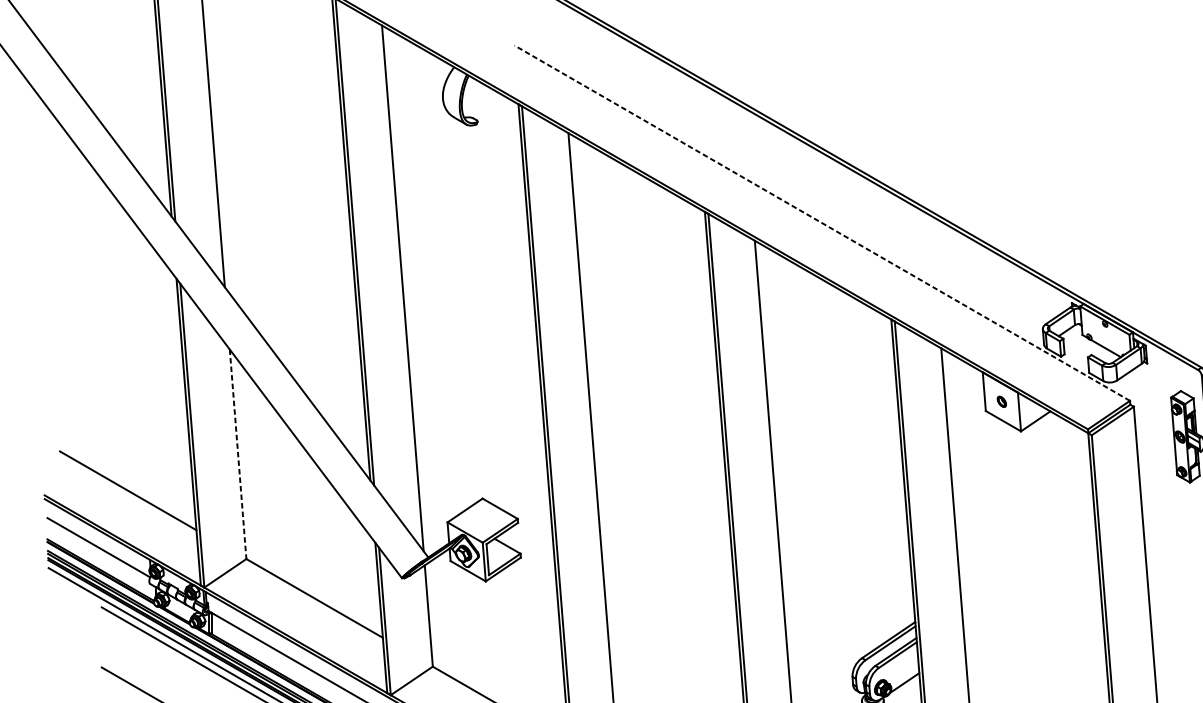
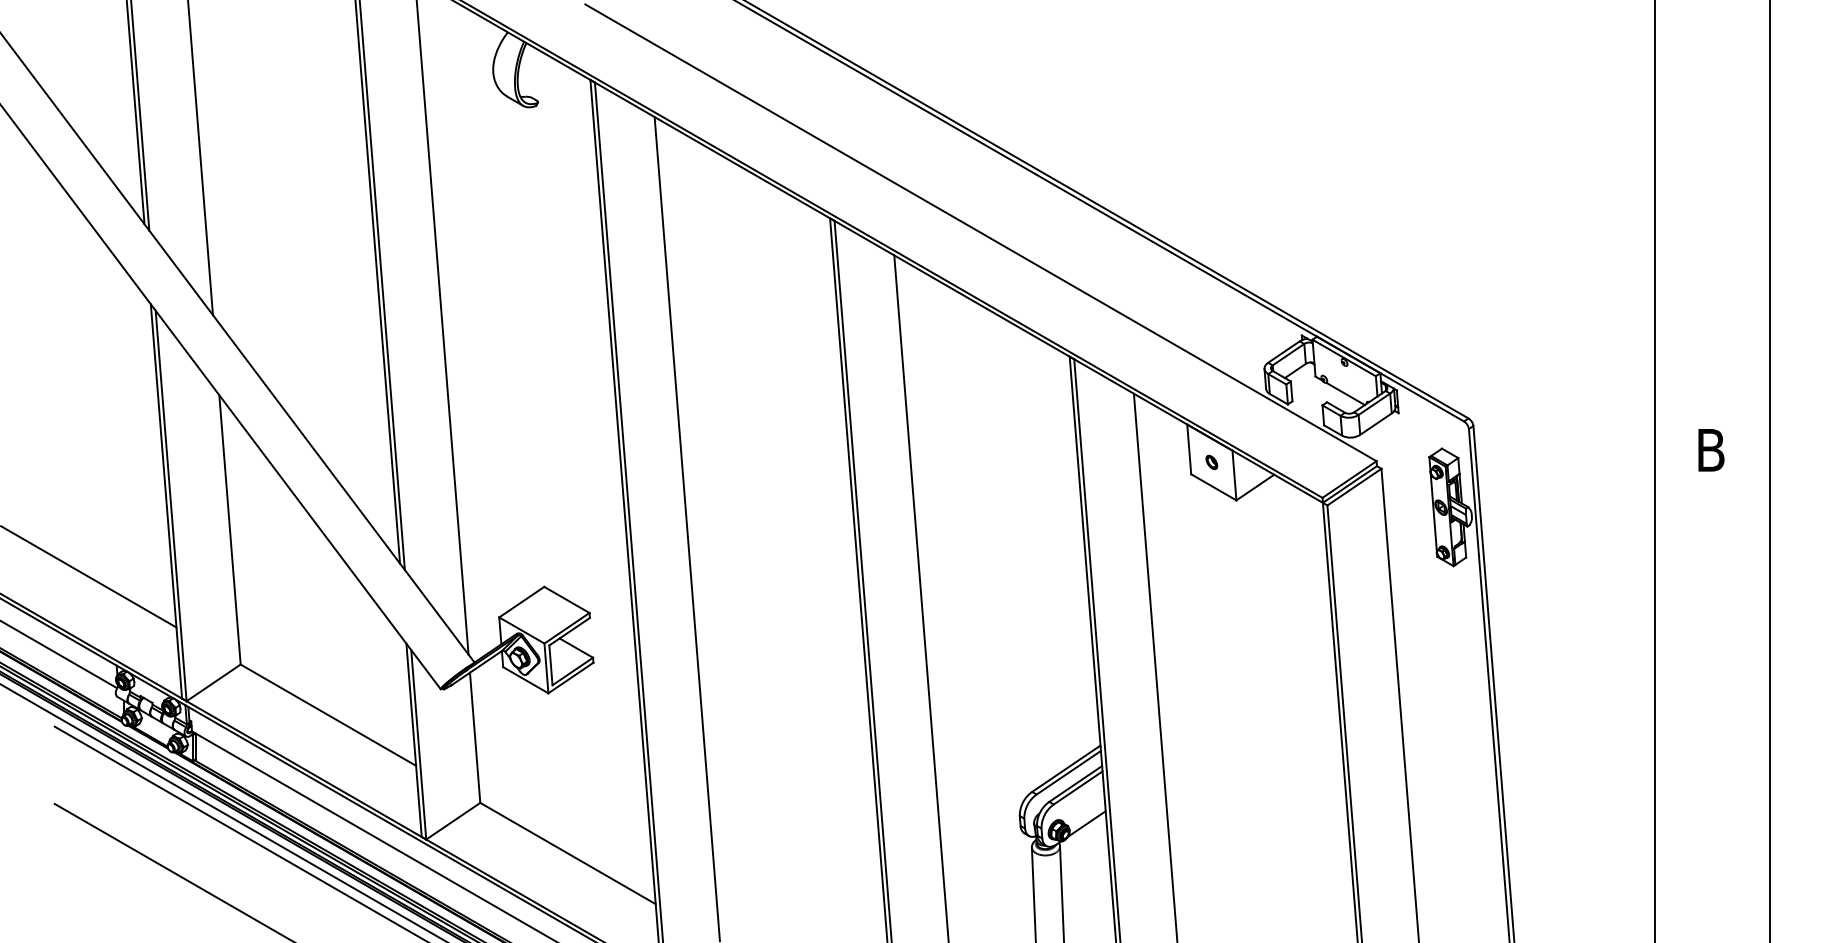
line: (821, 222) -> (980, 232), dashed -> solid
line: (238, 454) -> (230, 530), dashed -> solid

